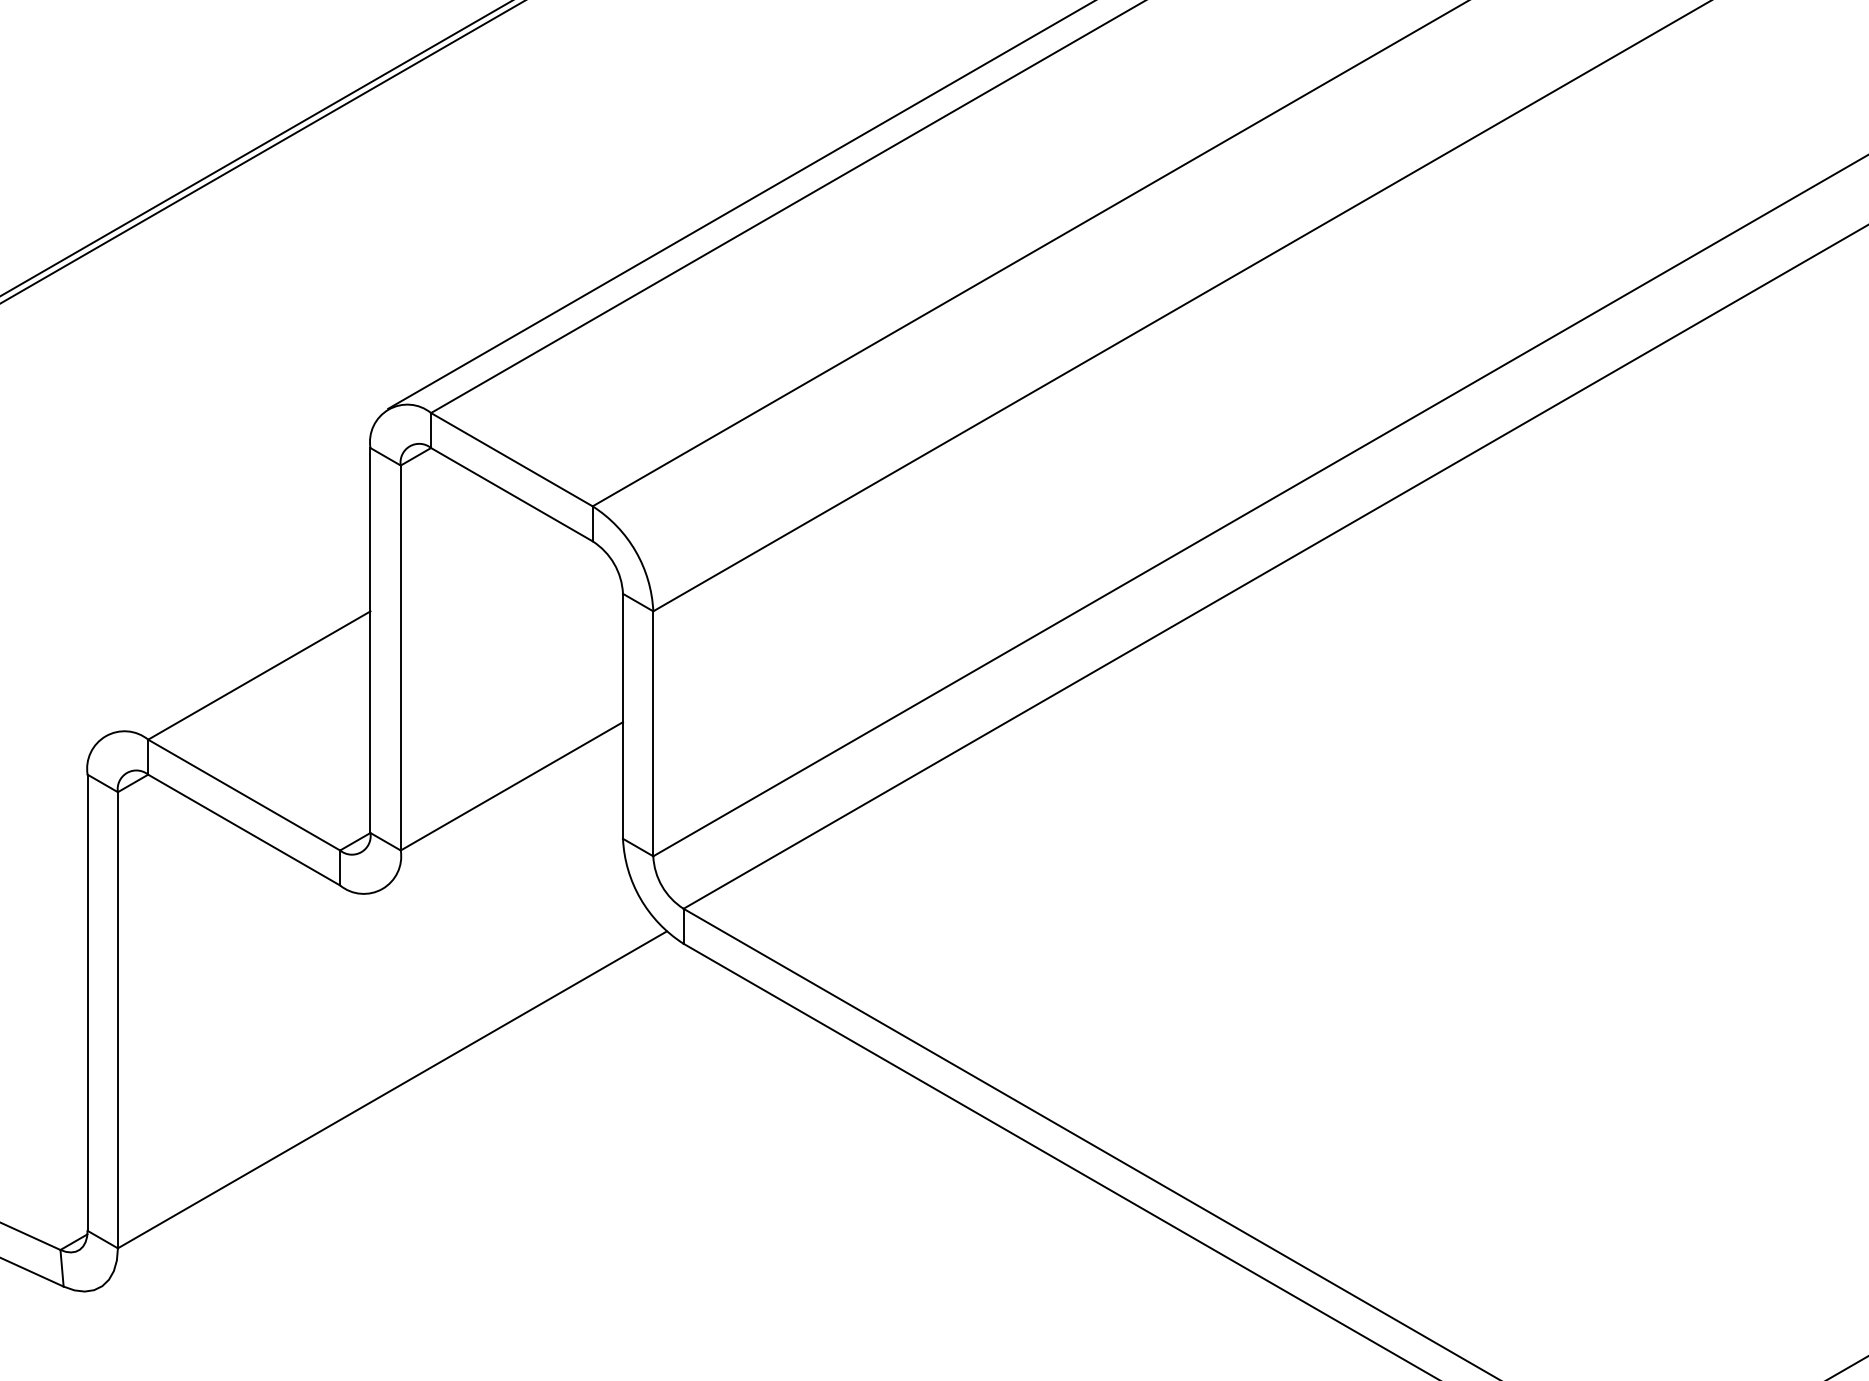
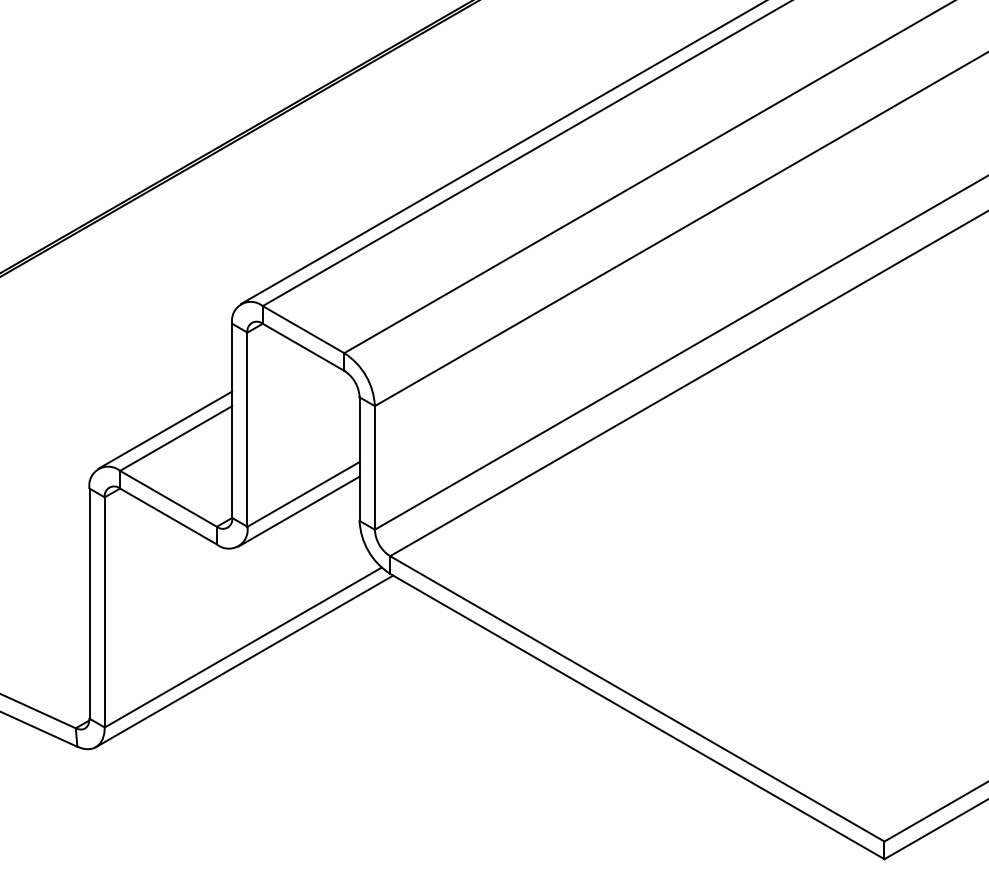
line: (238, 657) -> (165, 429), added
line: (501, 820) -> (298, 511), added
line: (394, 1117) -> (244, 661), added

